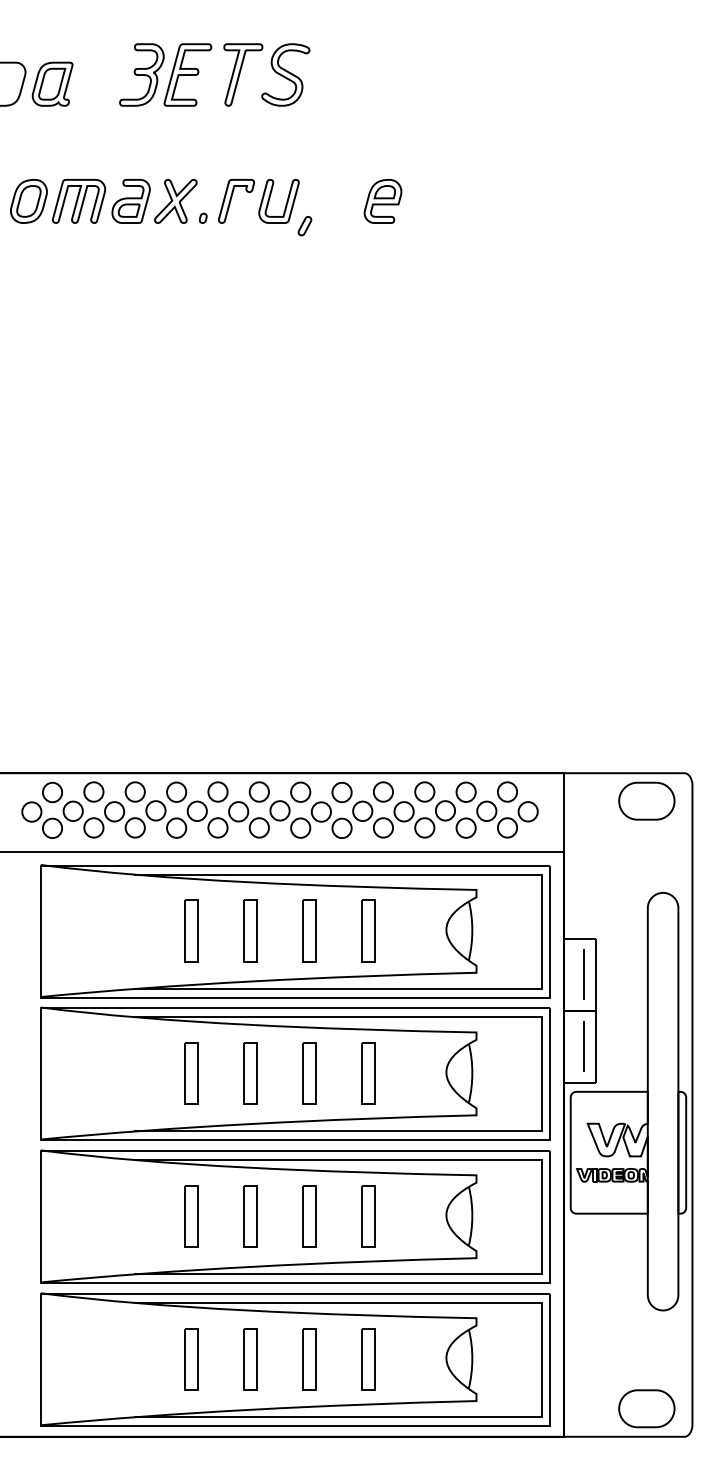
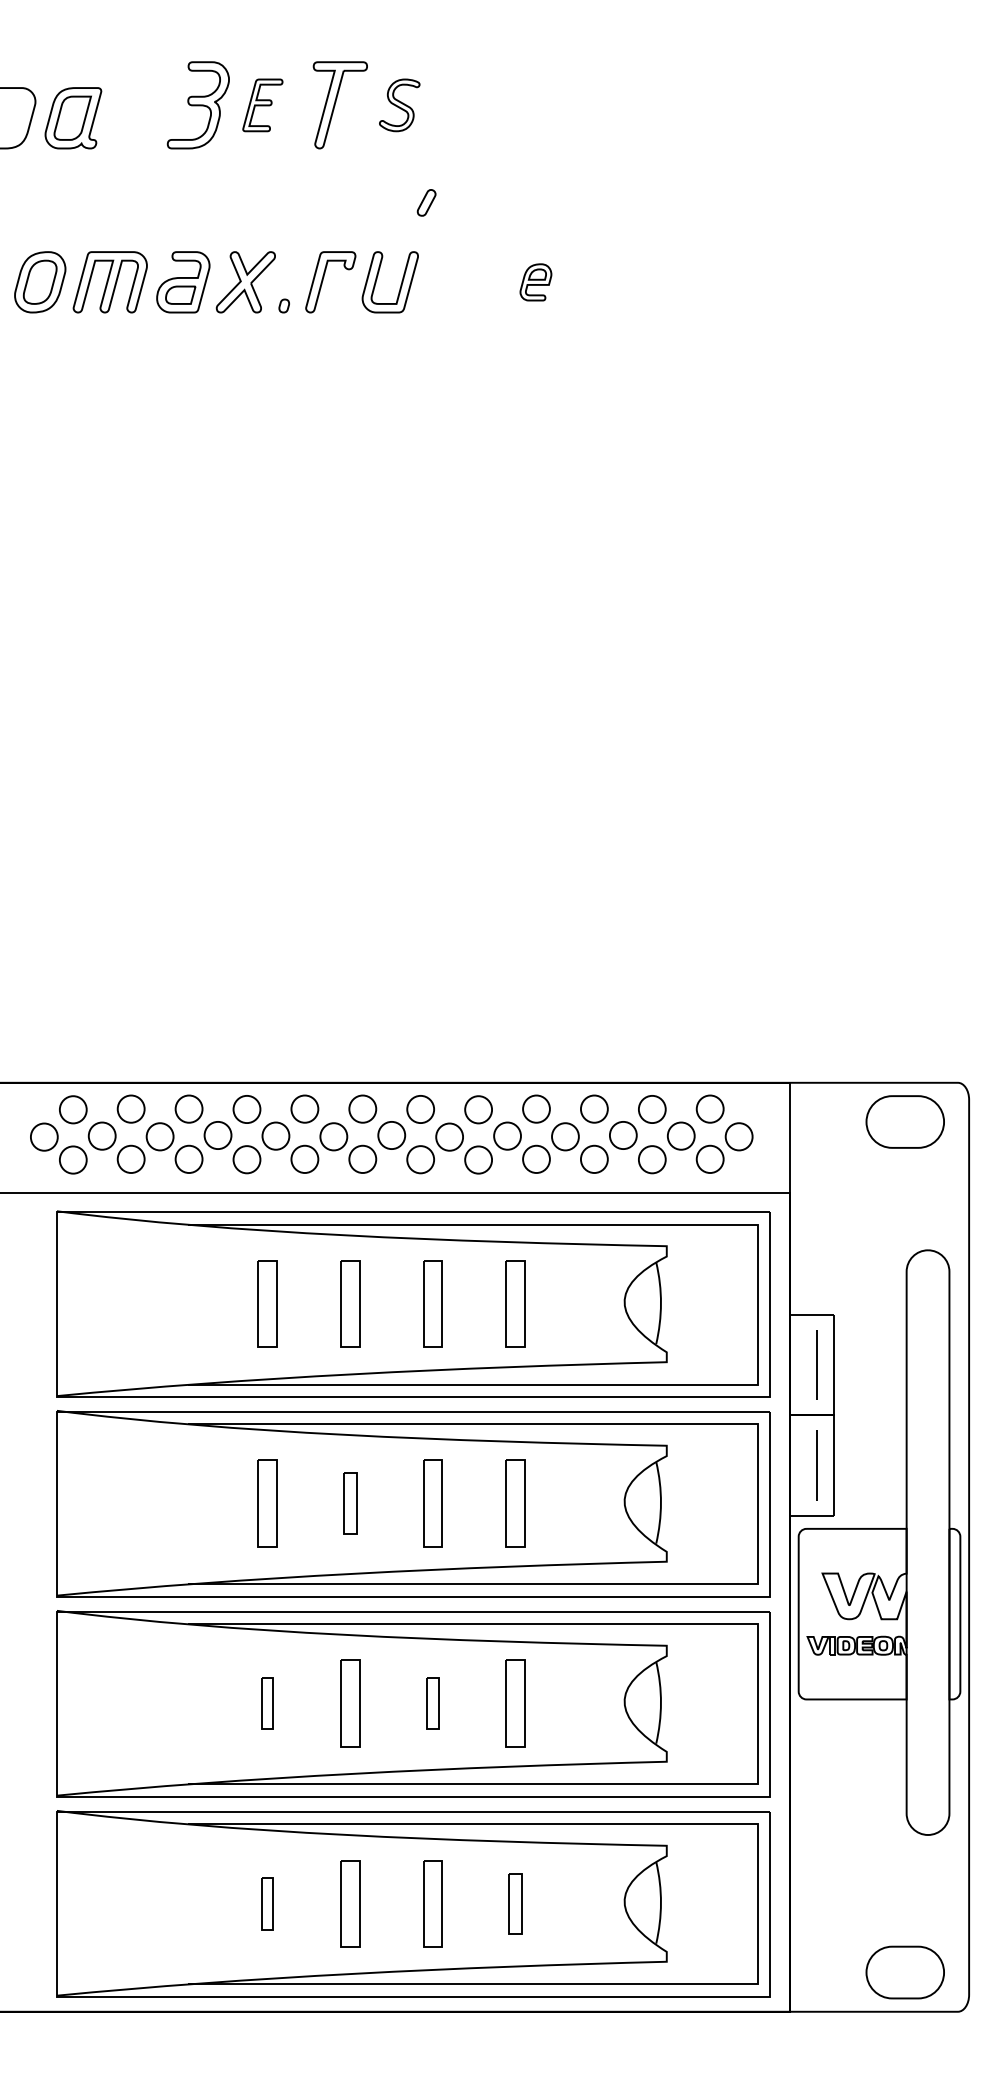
part: (187, 75) -> (262, 105), size x0.6
part: (285, 75) -> (399, 105), size x0.6
part: (382, 201) -> (535, 282), size x0.6
part: (304, 225) -> (426, 202), moved
part: (250, 1073) -> (350, 1503), size x0.7
part: (191, 1216) -> (267, 1703), size x0.6
part: (309, 1216) -> (432, 1703), size x0.6
part: (191, 1359) -> (267, 1903), size x0.6
part: (368, 1359) -> (515, 1903), size x0.7

